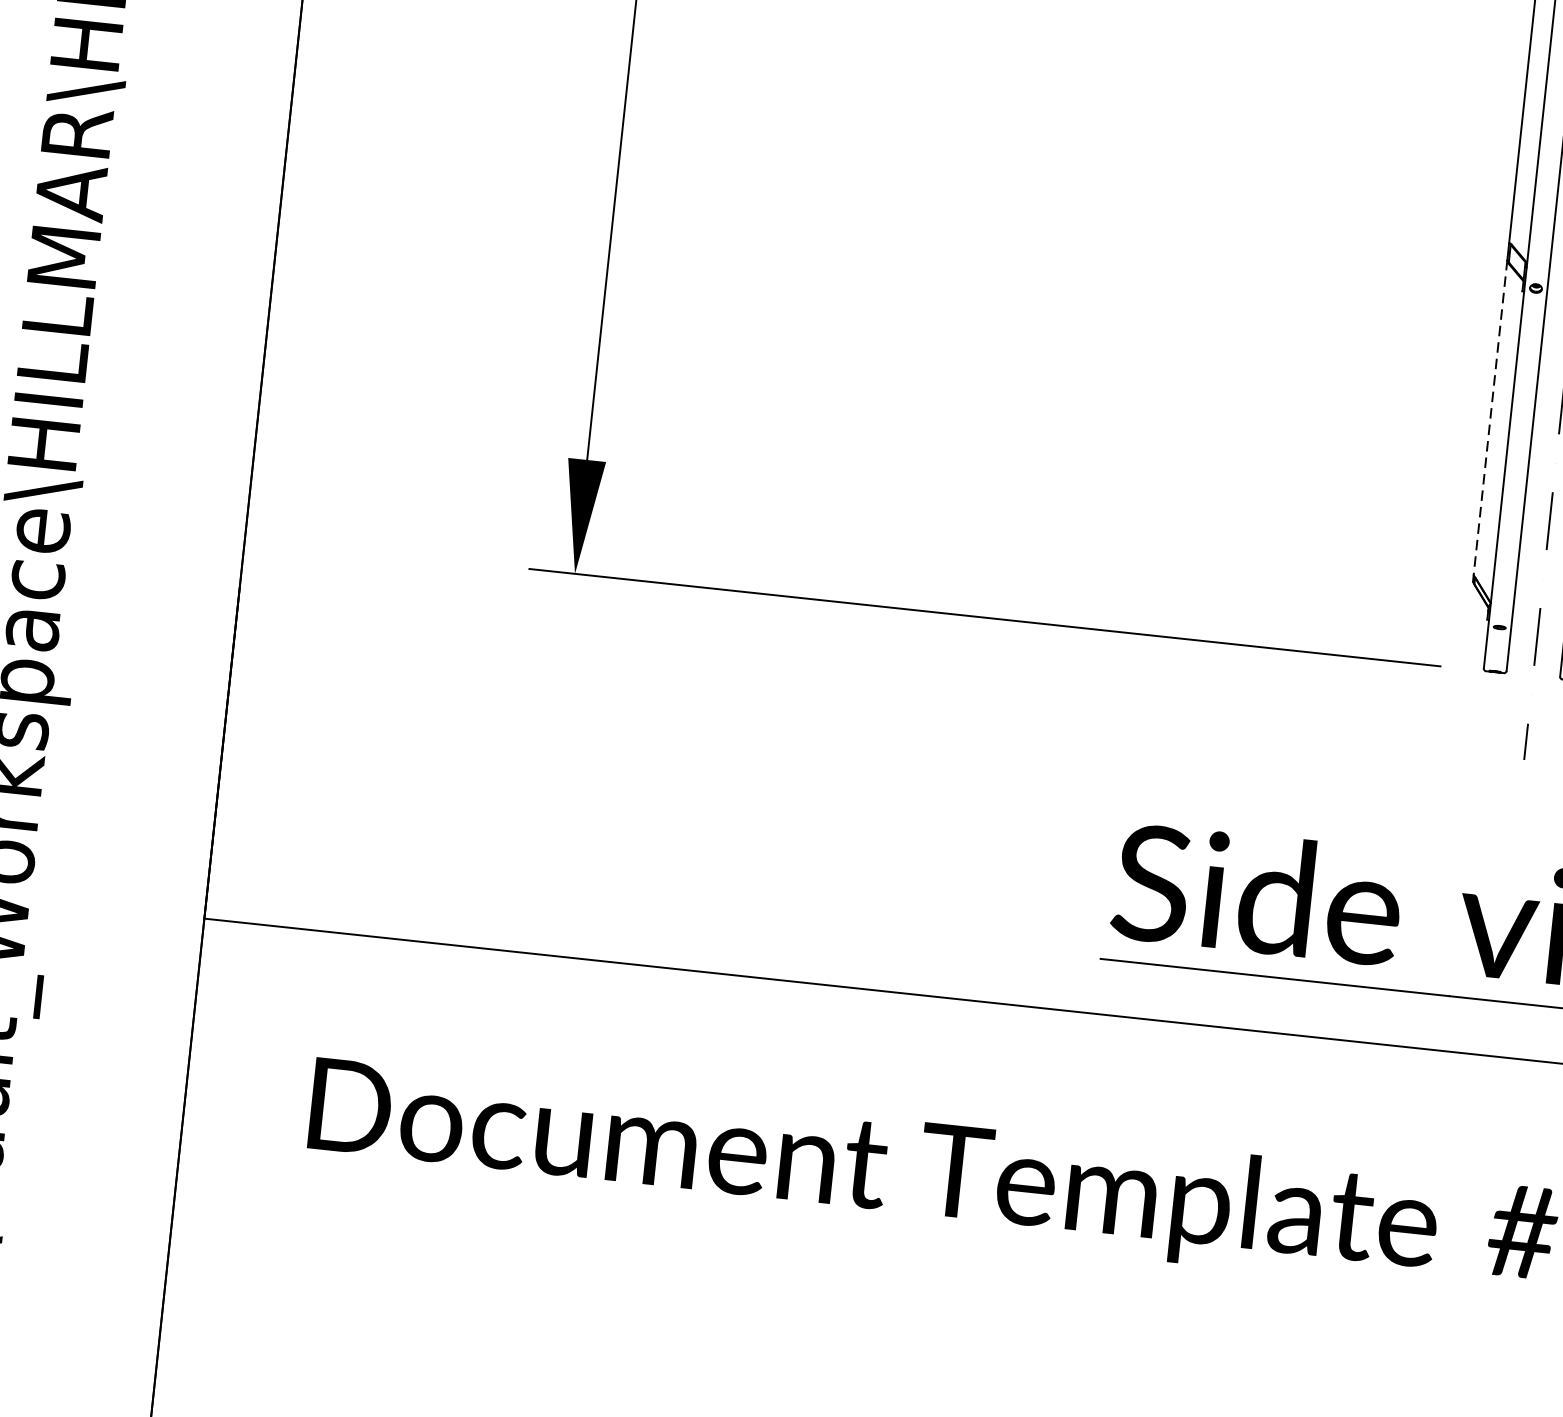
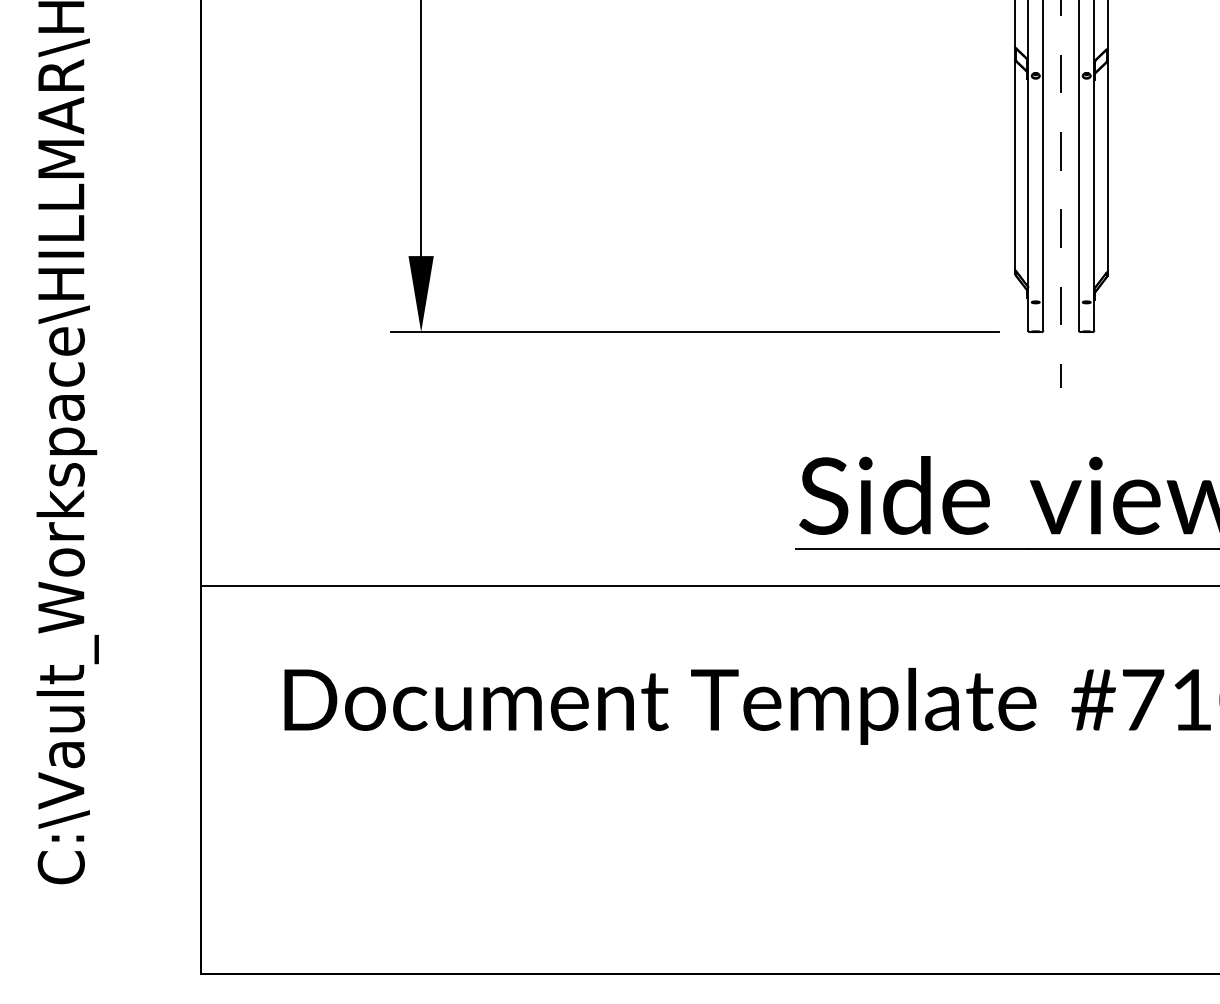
line: (1489, 417) -> (1014, 164), dashed -> solid

